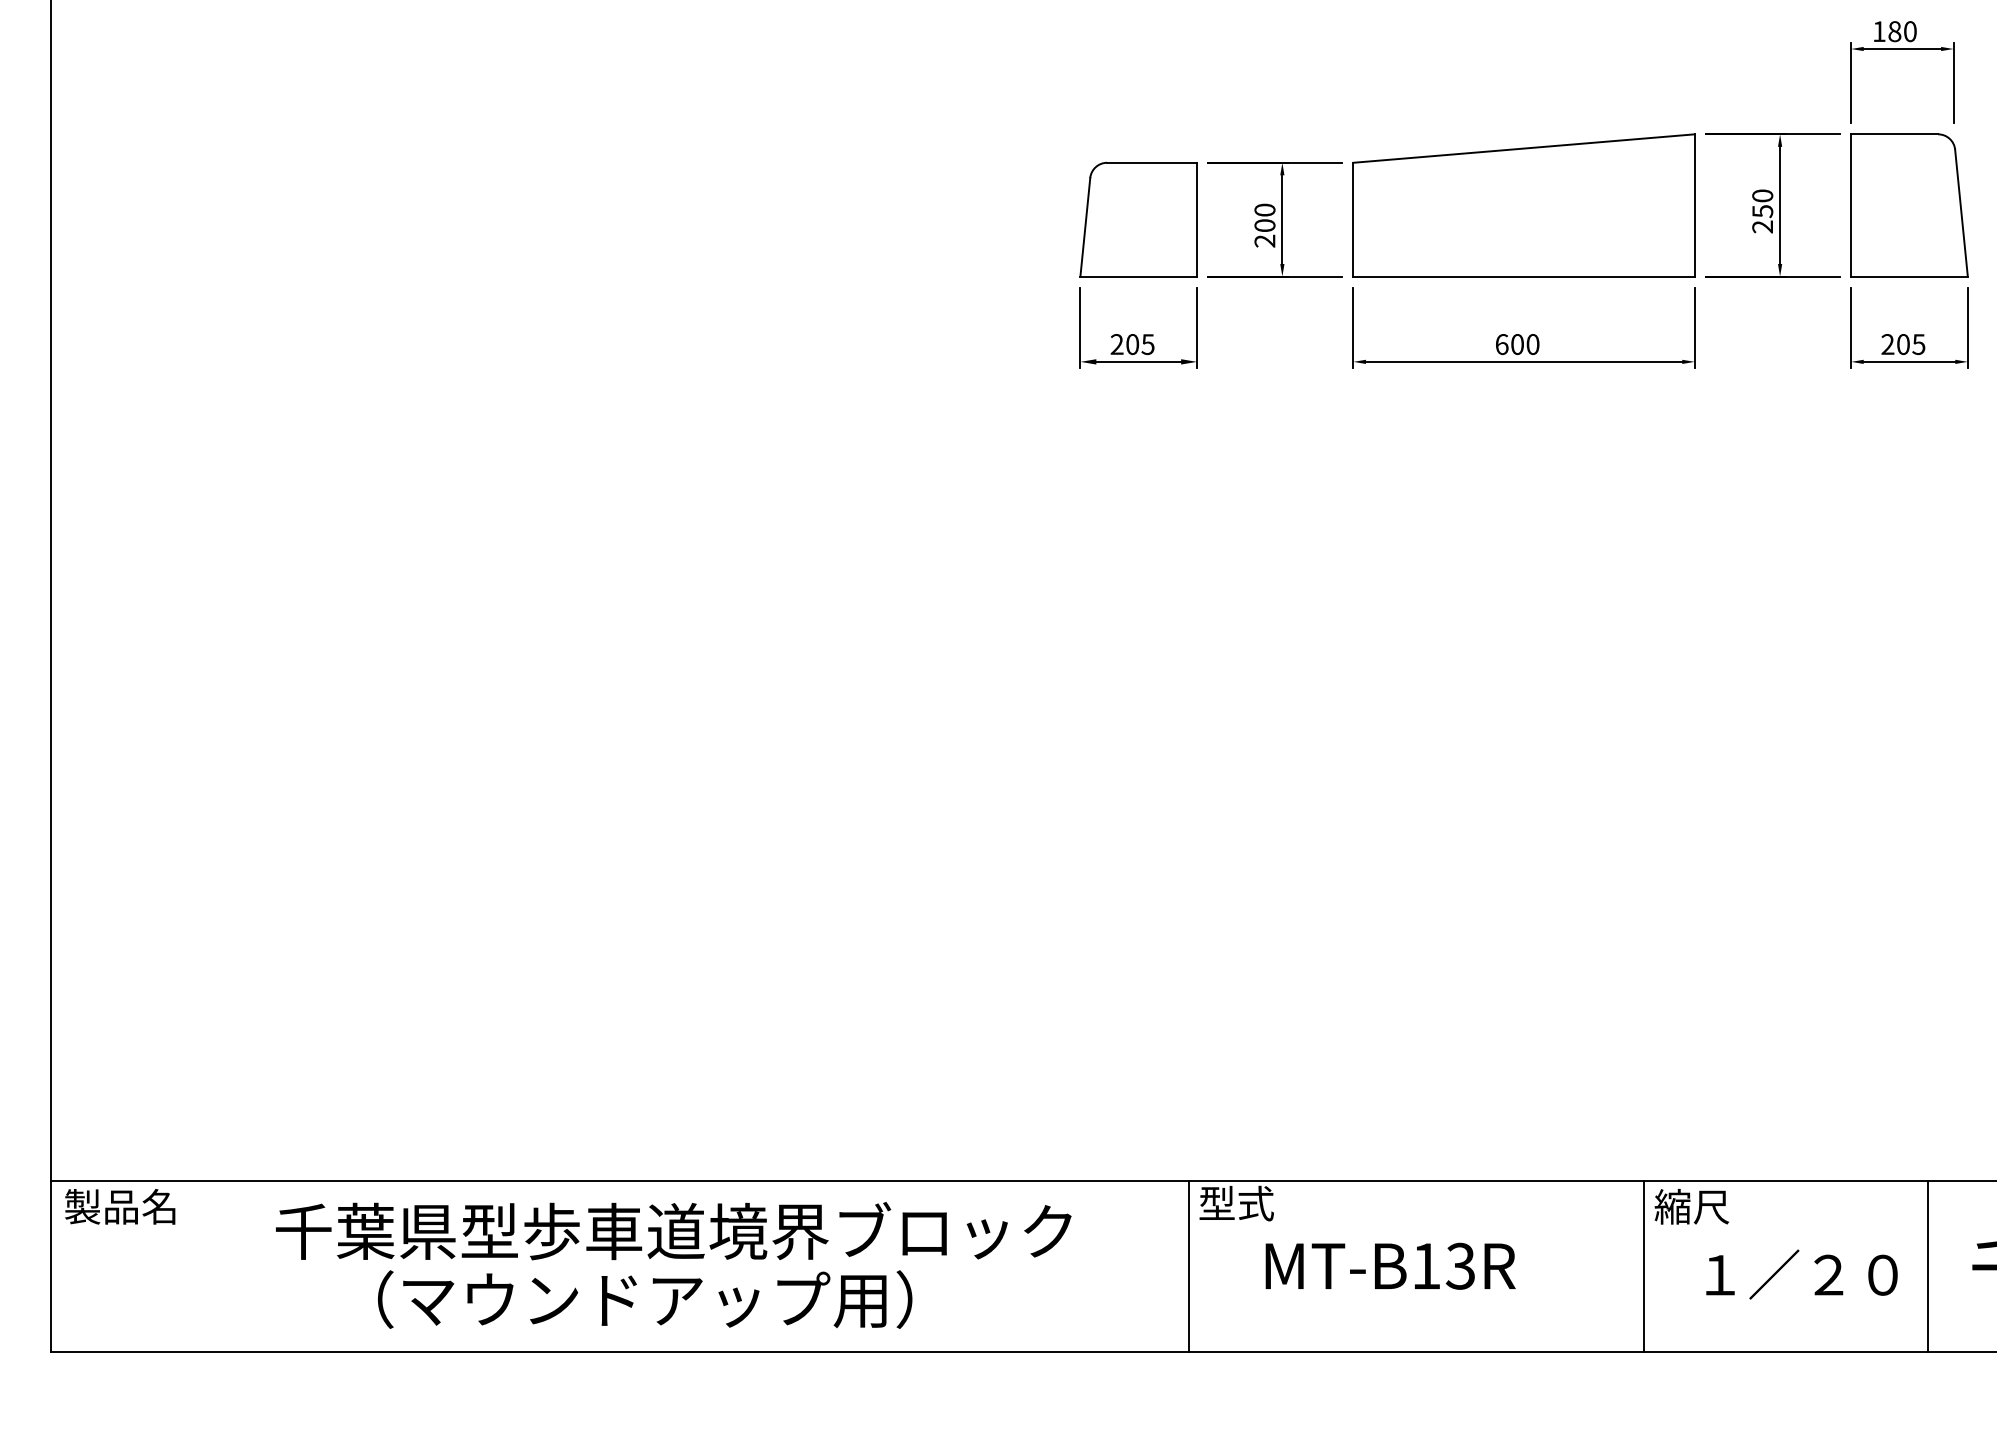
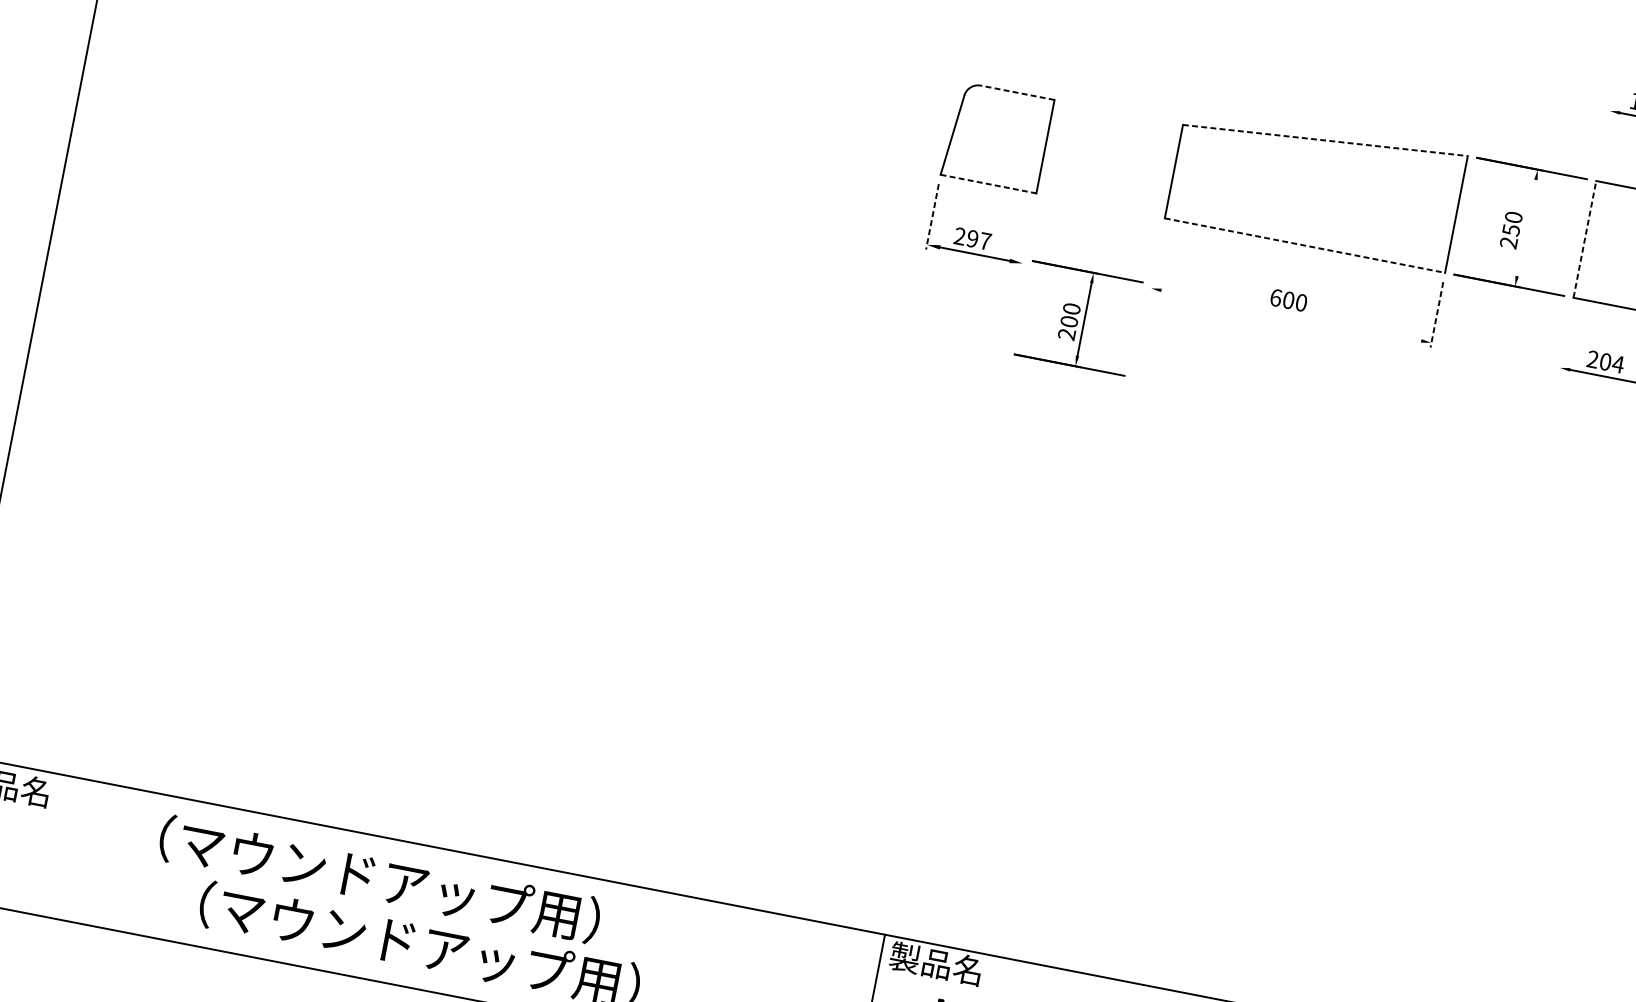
line: (1851, 82) -> (1604, 138), removed
line: (1524, 148) -> (1325, 140), solid -> dashed
line: (1152, 162) -> (1018, 92), solid -> dashed
line: (1851, 204) -> (1585, 238), solid -> dashed
line: (1780, 205) -> (1526, 228), removed
part: (1274, 219) -> (1078, 318), moved
line: (1139, 276) -> (989, 184), solid -> dashed
line: (1524, 276) -> (1305, 245), solid -> dashed
line: (1080, 327) -> (932, 216), solid -> dashed
line: (1197, 327) -> (1028, 235), removed
line: (1353, 327) -> (1156, 260), removed
line: (1694, 327) -> (1436, 314), solid -> dashed
line: (1851, 327) -> (1565, 339), removed
text: (1140, 344) -> (979, 240), 205 -> 297
text: (1918, 344) -> (1617, 364), 205 -> 204
line: (1523, 361) -> (1290, 315), removed
text: (1254, 1203) -> (935, 963), 型式 -> 製品名
text: (673, 1231) -> (454, 893), 千葉県型歩車道境界ブロック -> （マウンドアップ用）

